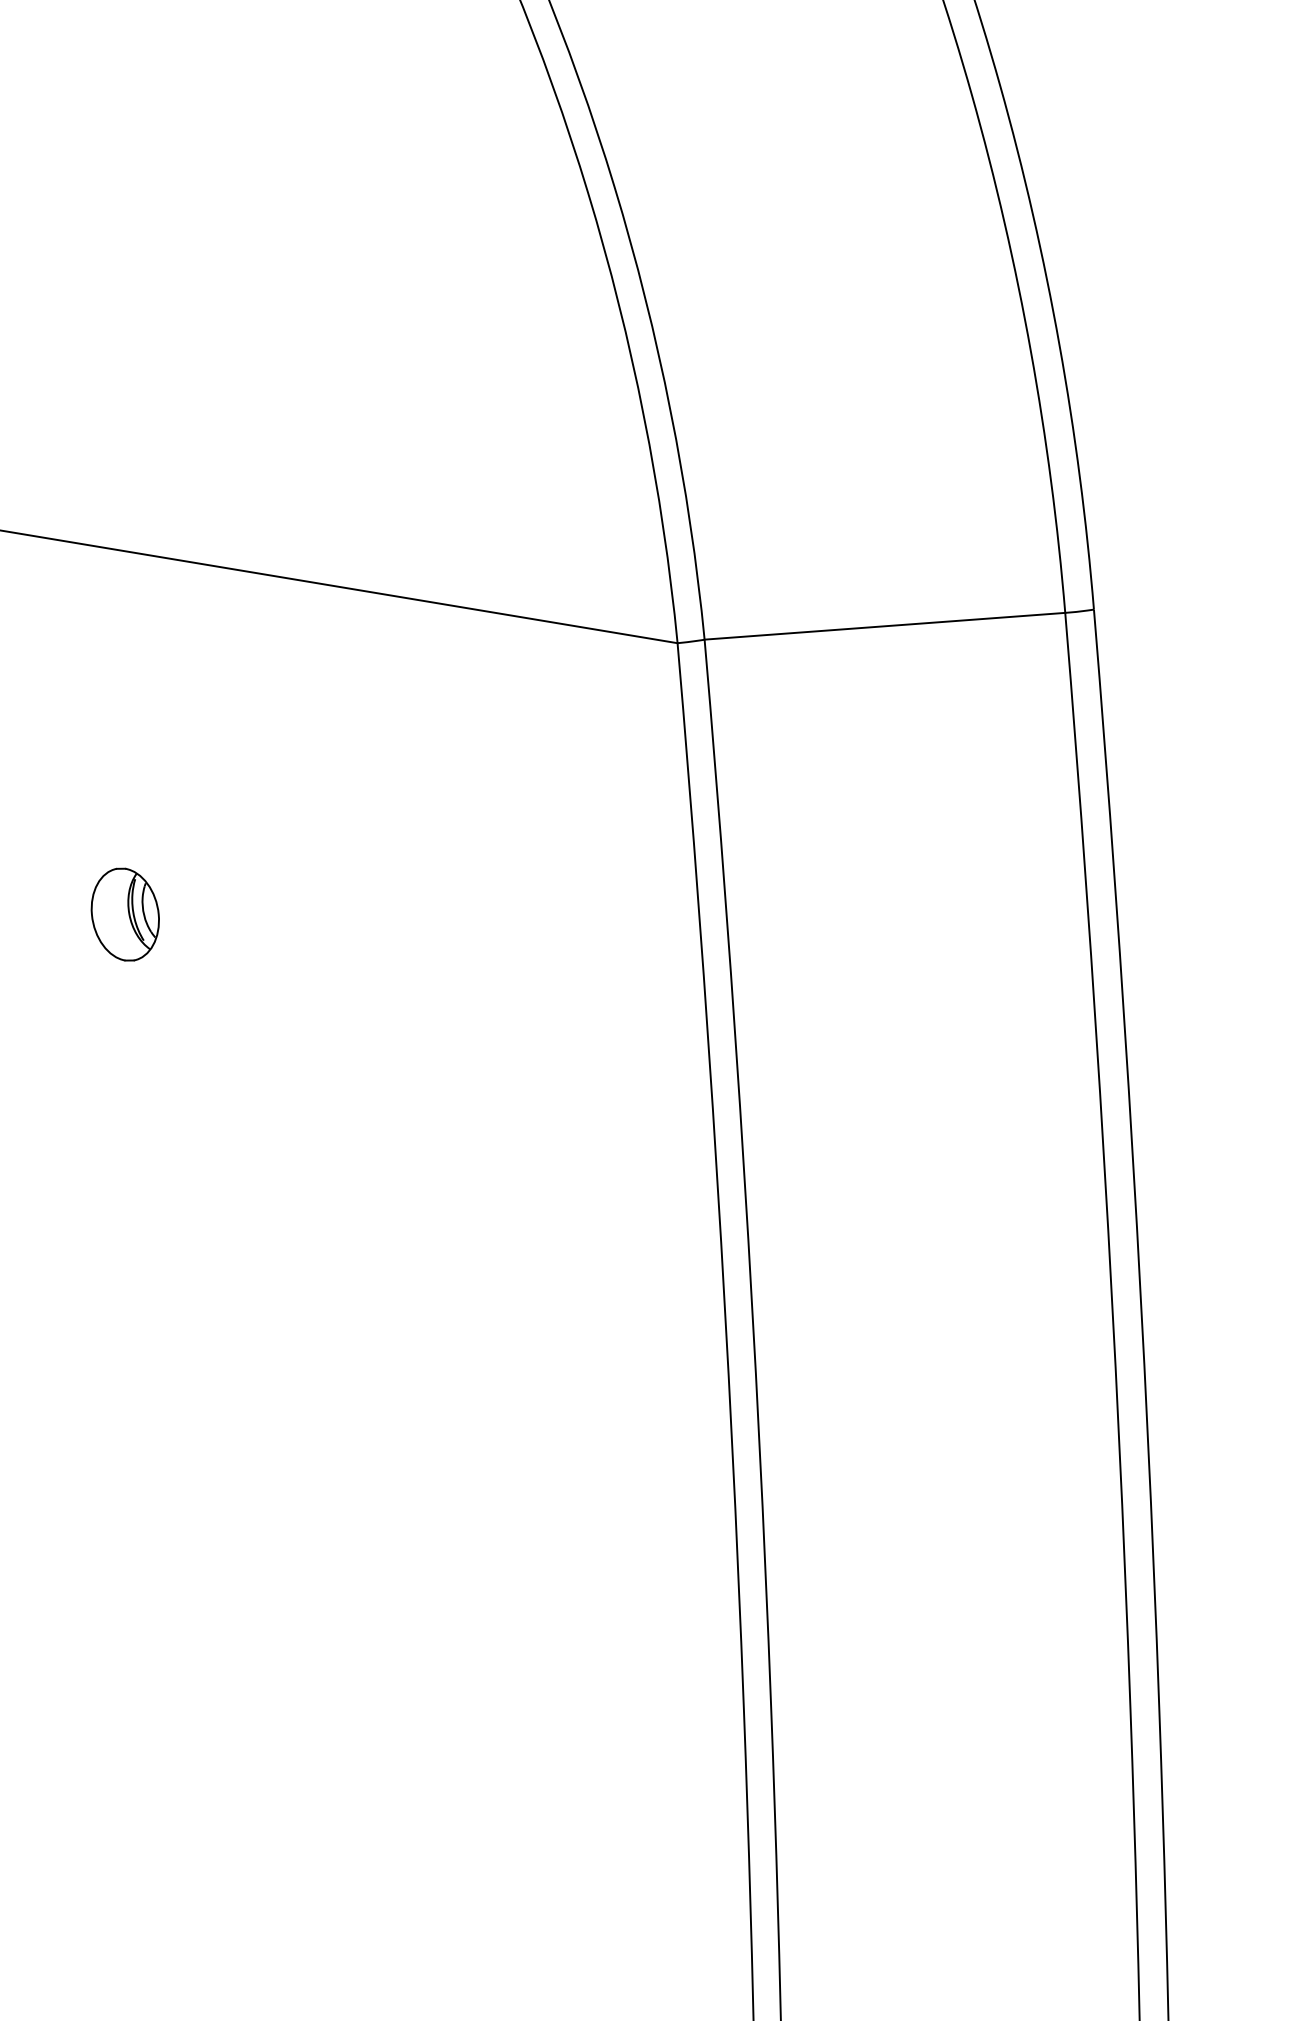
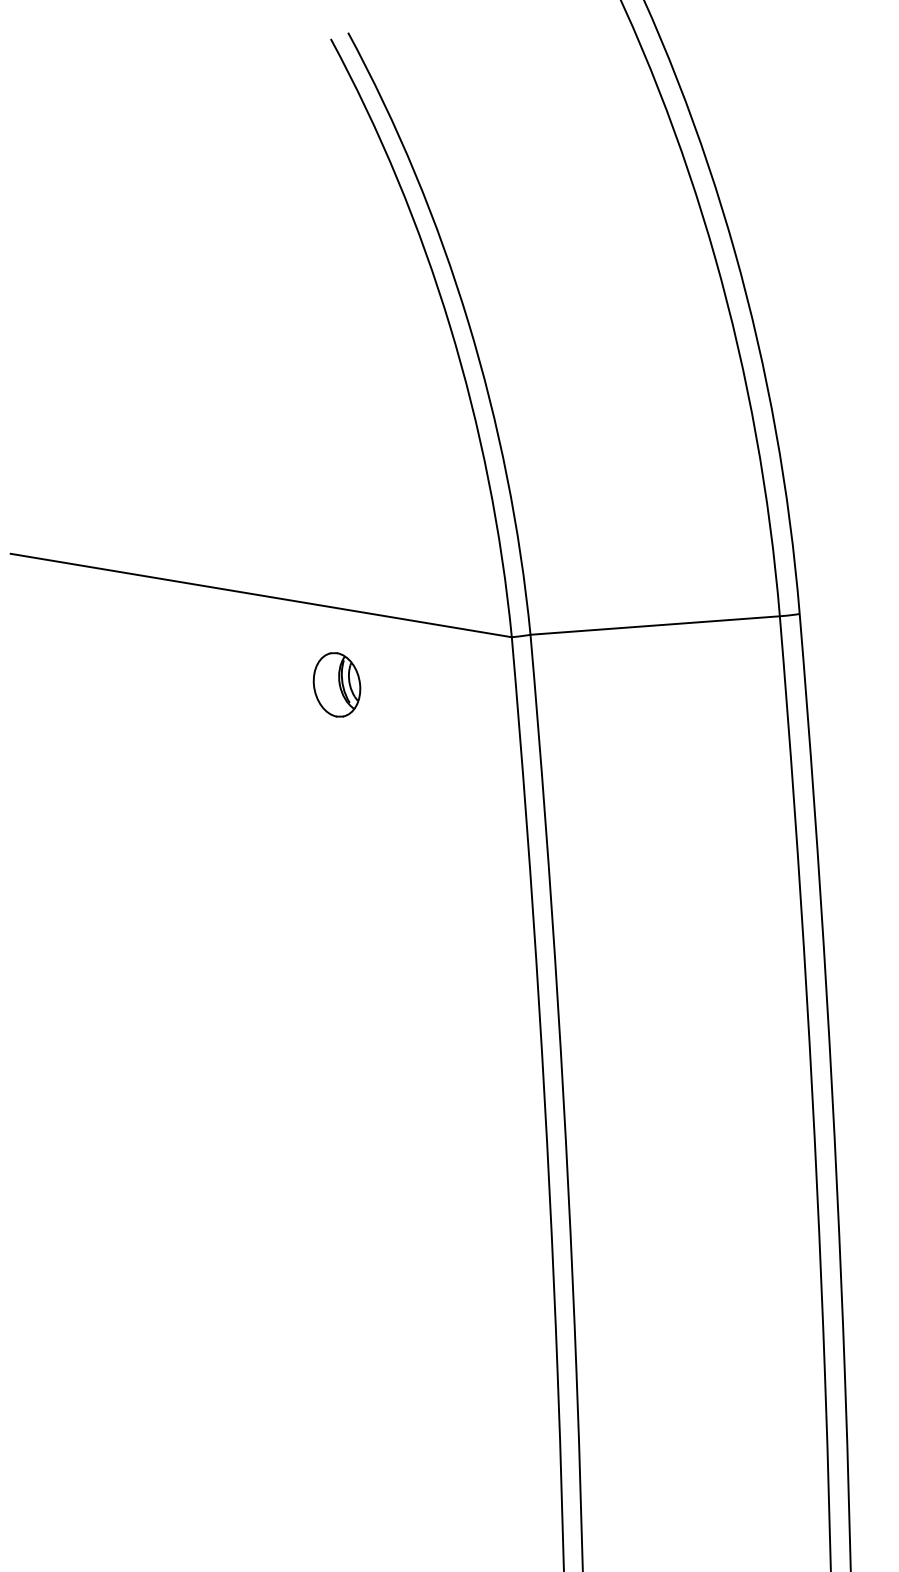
part: (124, 914) -> (336, 684), moved

